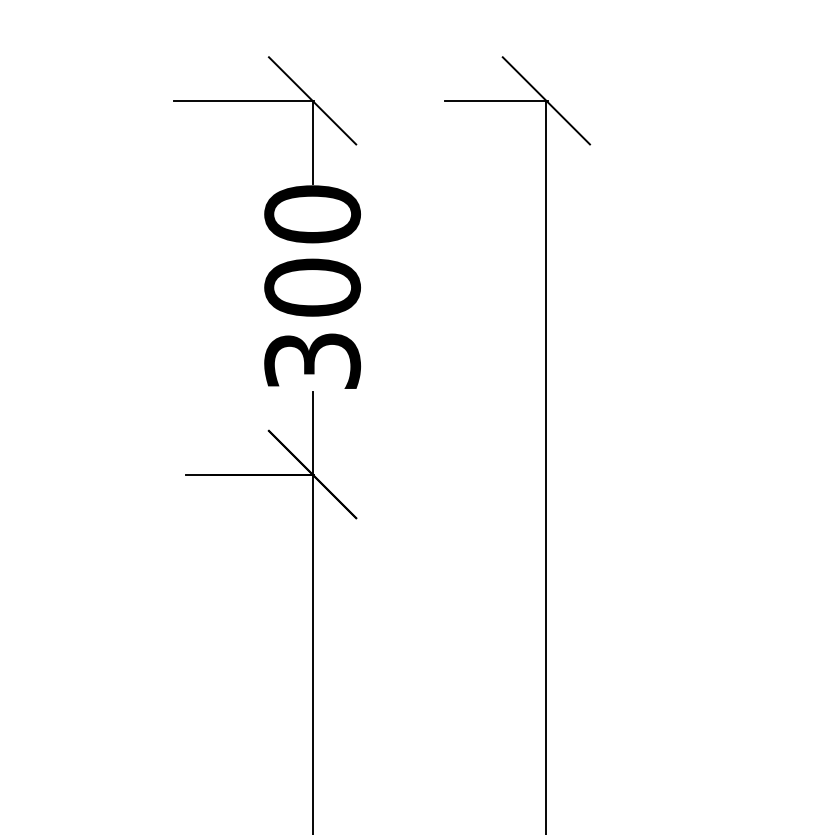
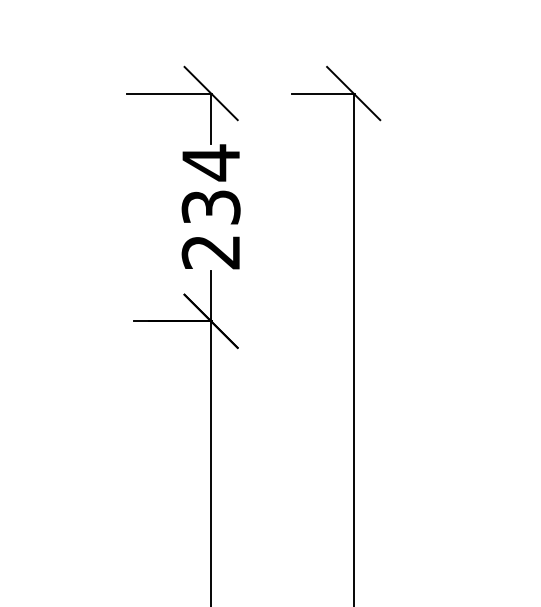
text: (311, 286) -> (210, 206), 300 -> 234

